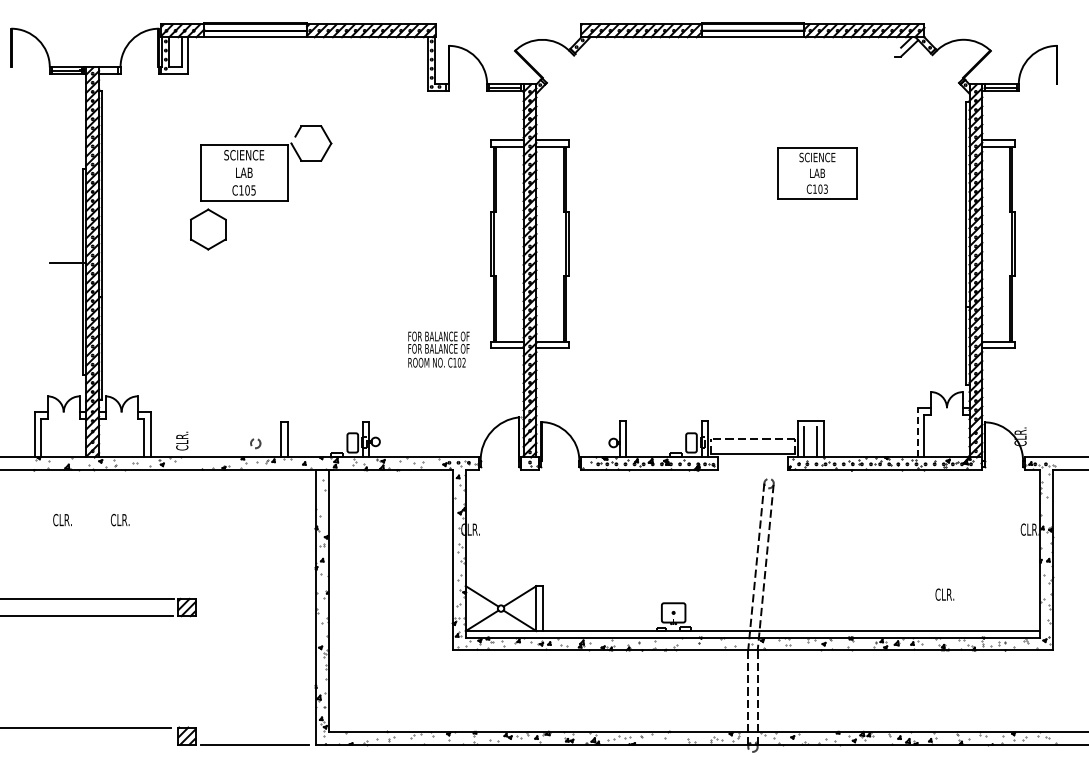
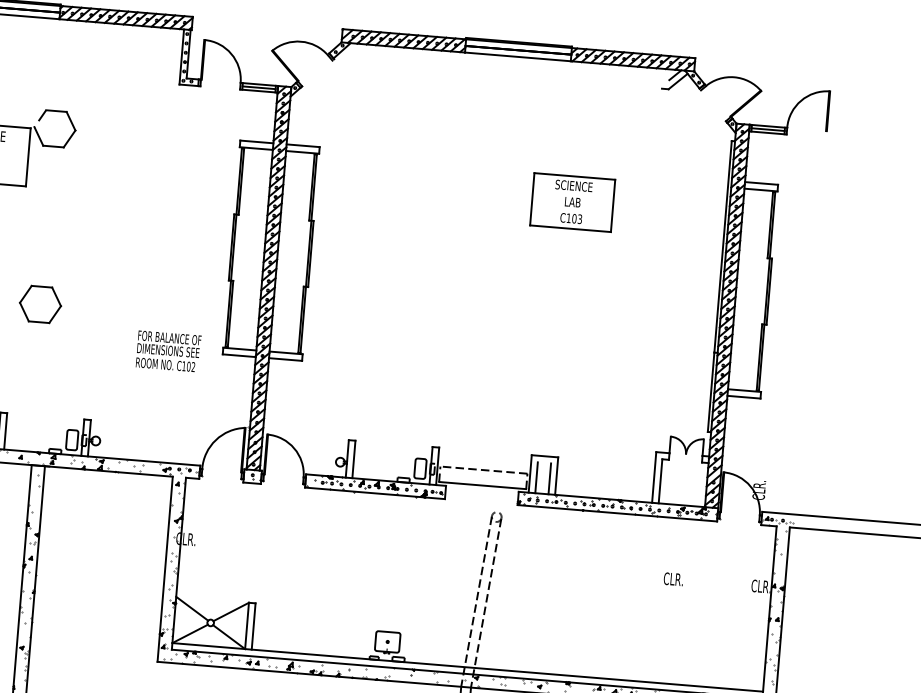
part: (311, 314) -> (40, 304), added
text: (439, 348) -> (169, 350), FOR BALANCE OF -> DIMENSIONS SEE
line: (918, 432) -> (654, 477), dashed -> solid
text: (944, 594) -> (673, 579), moved

